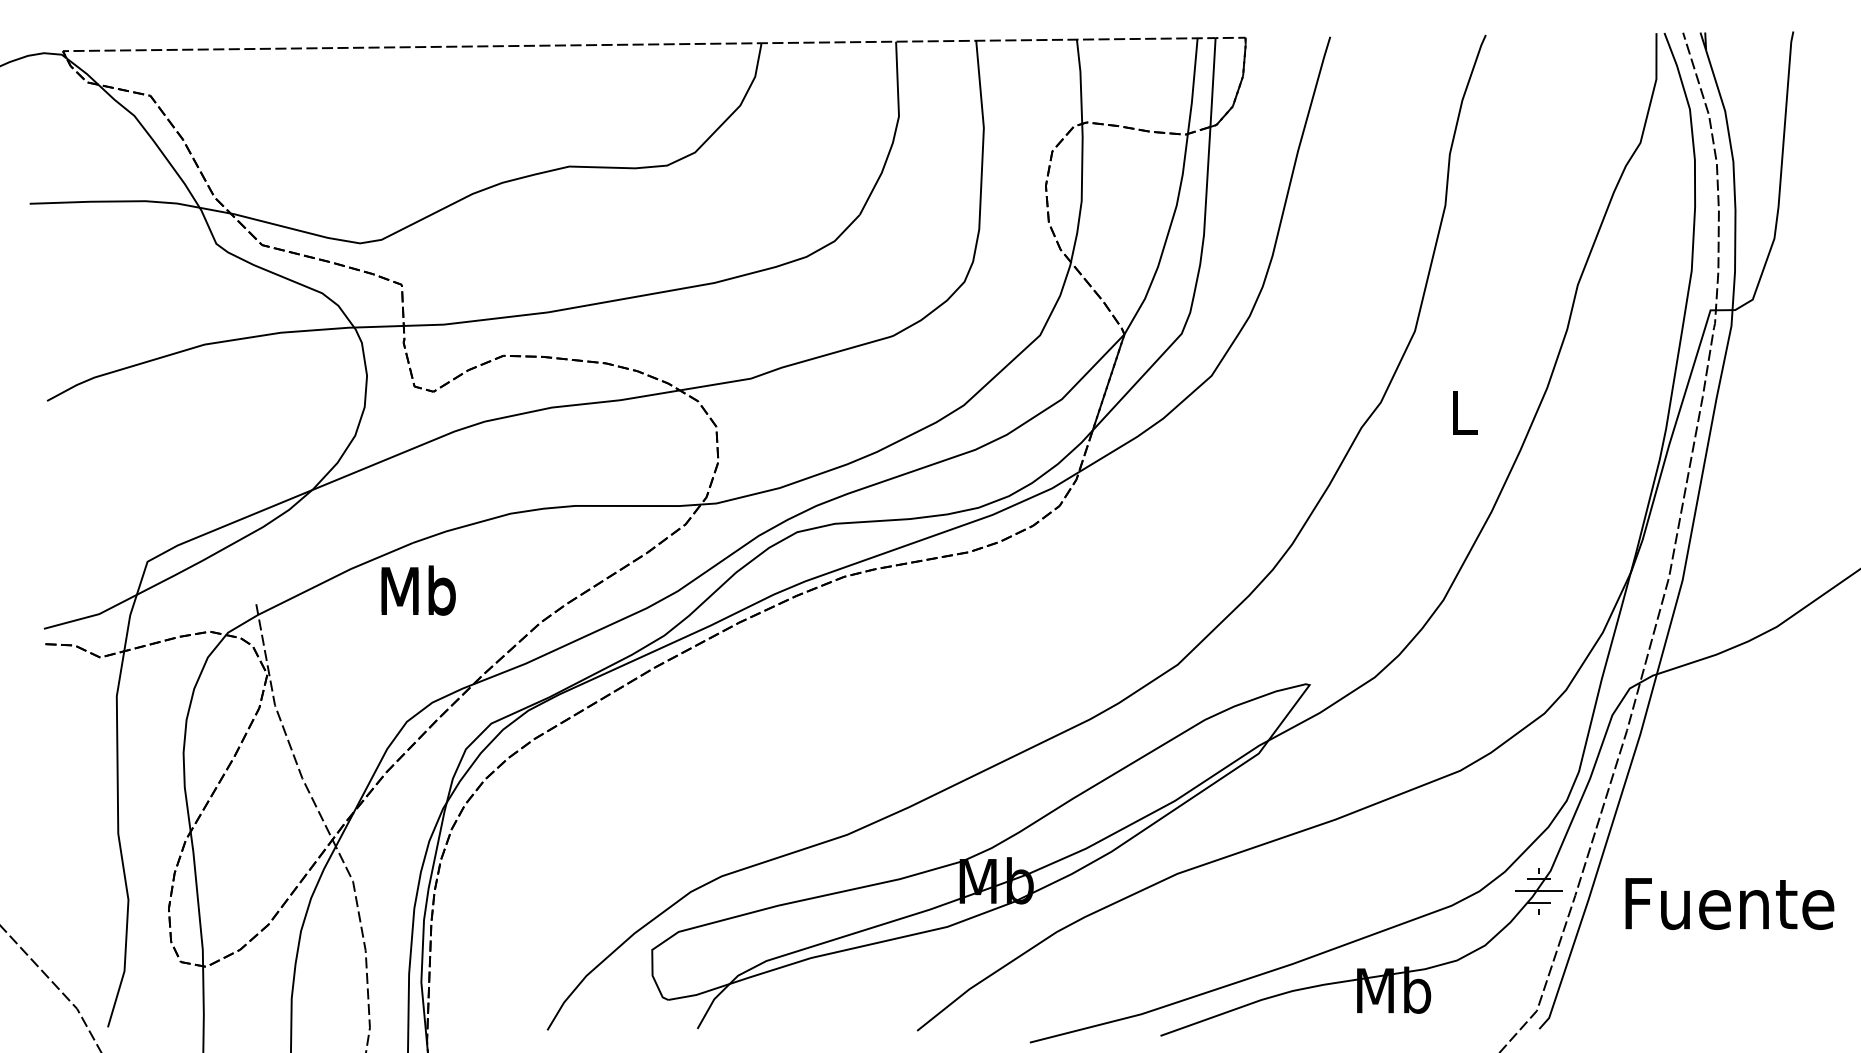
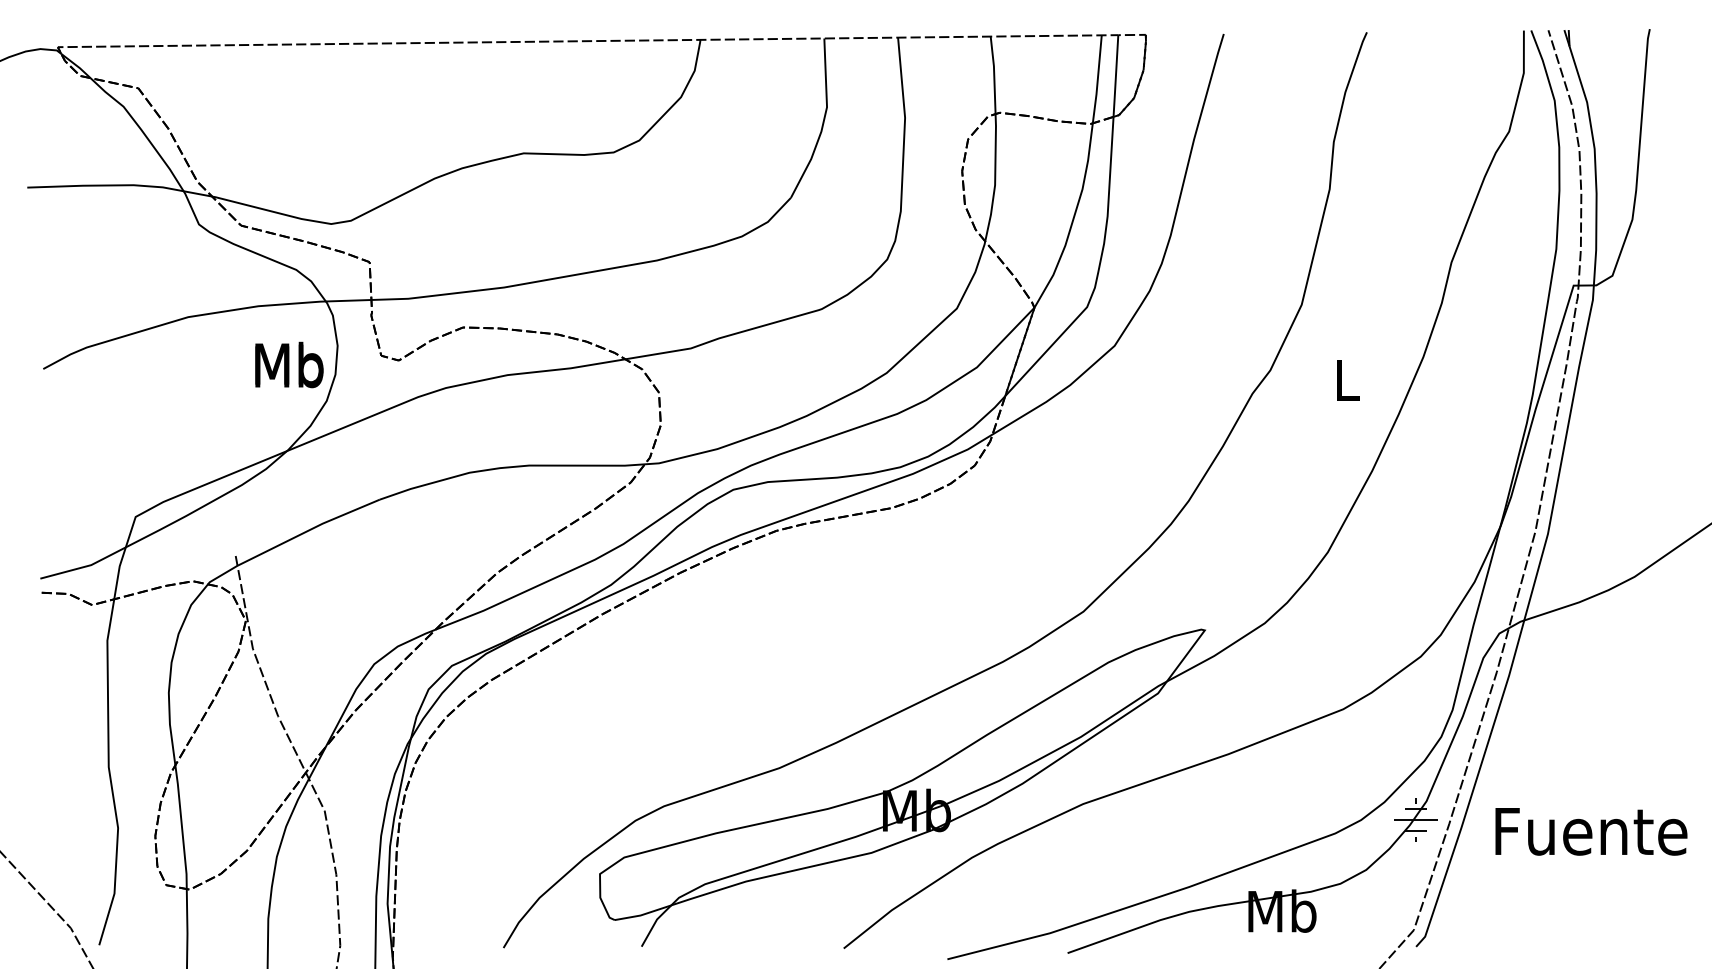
text: (418, 590) -> (289, 364), moved

